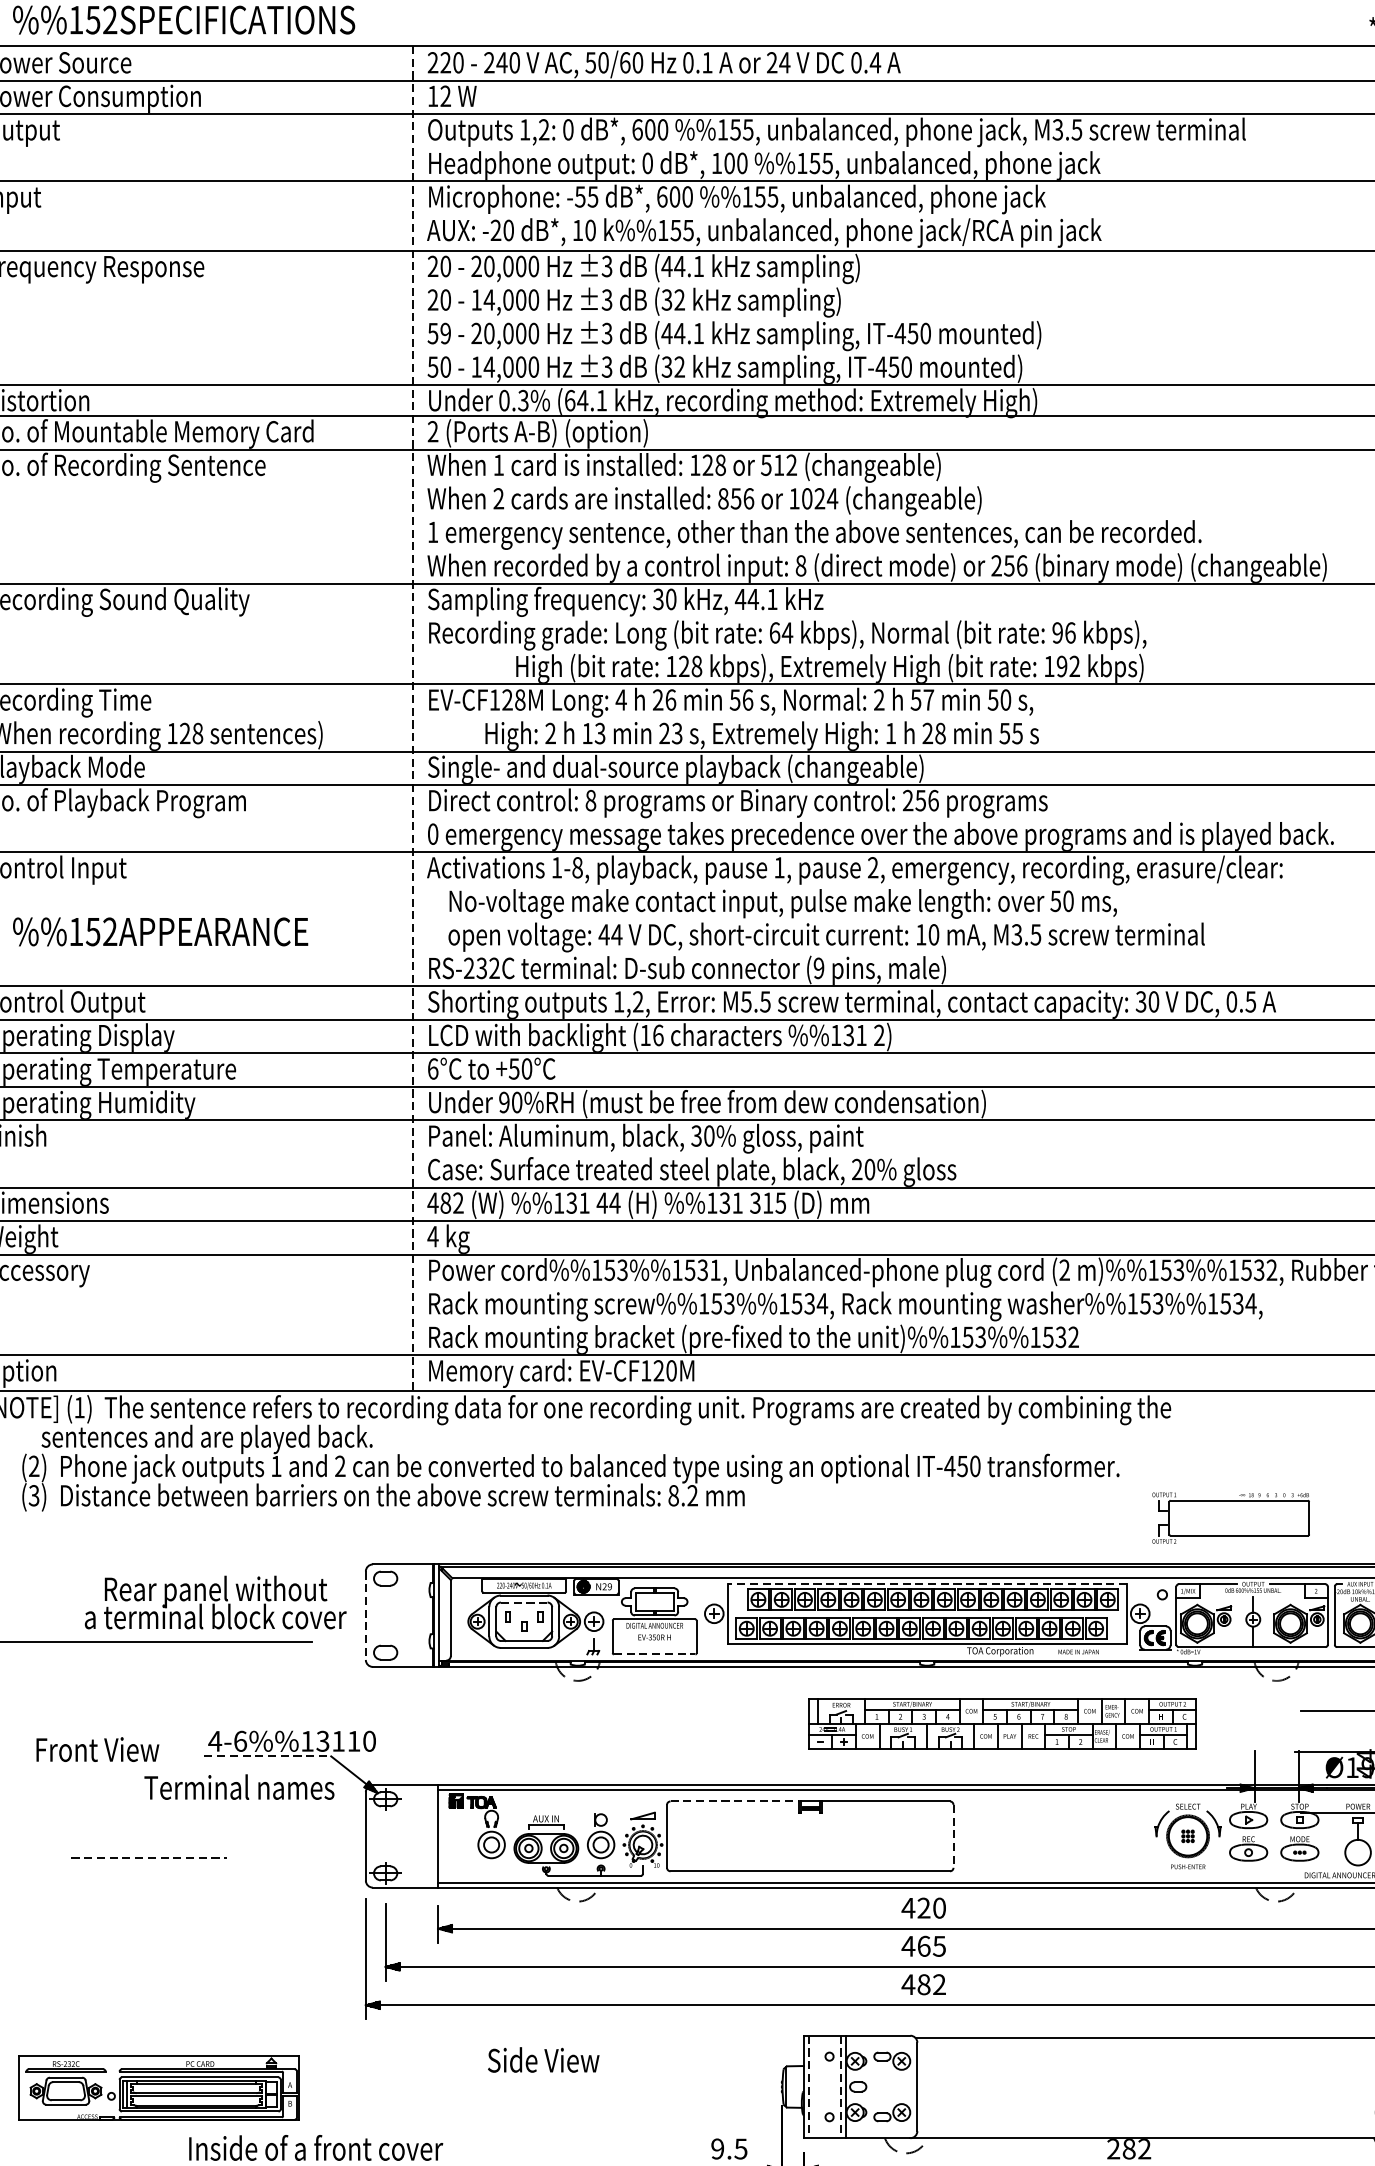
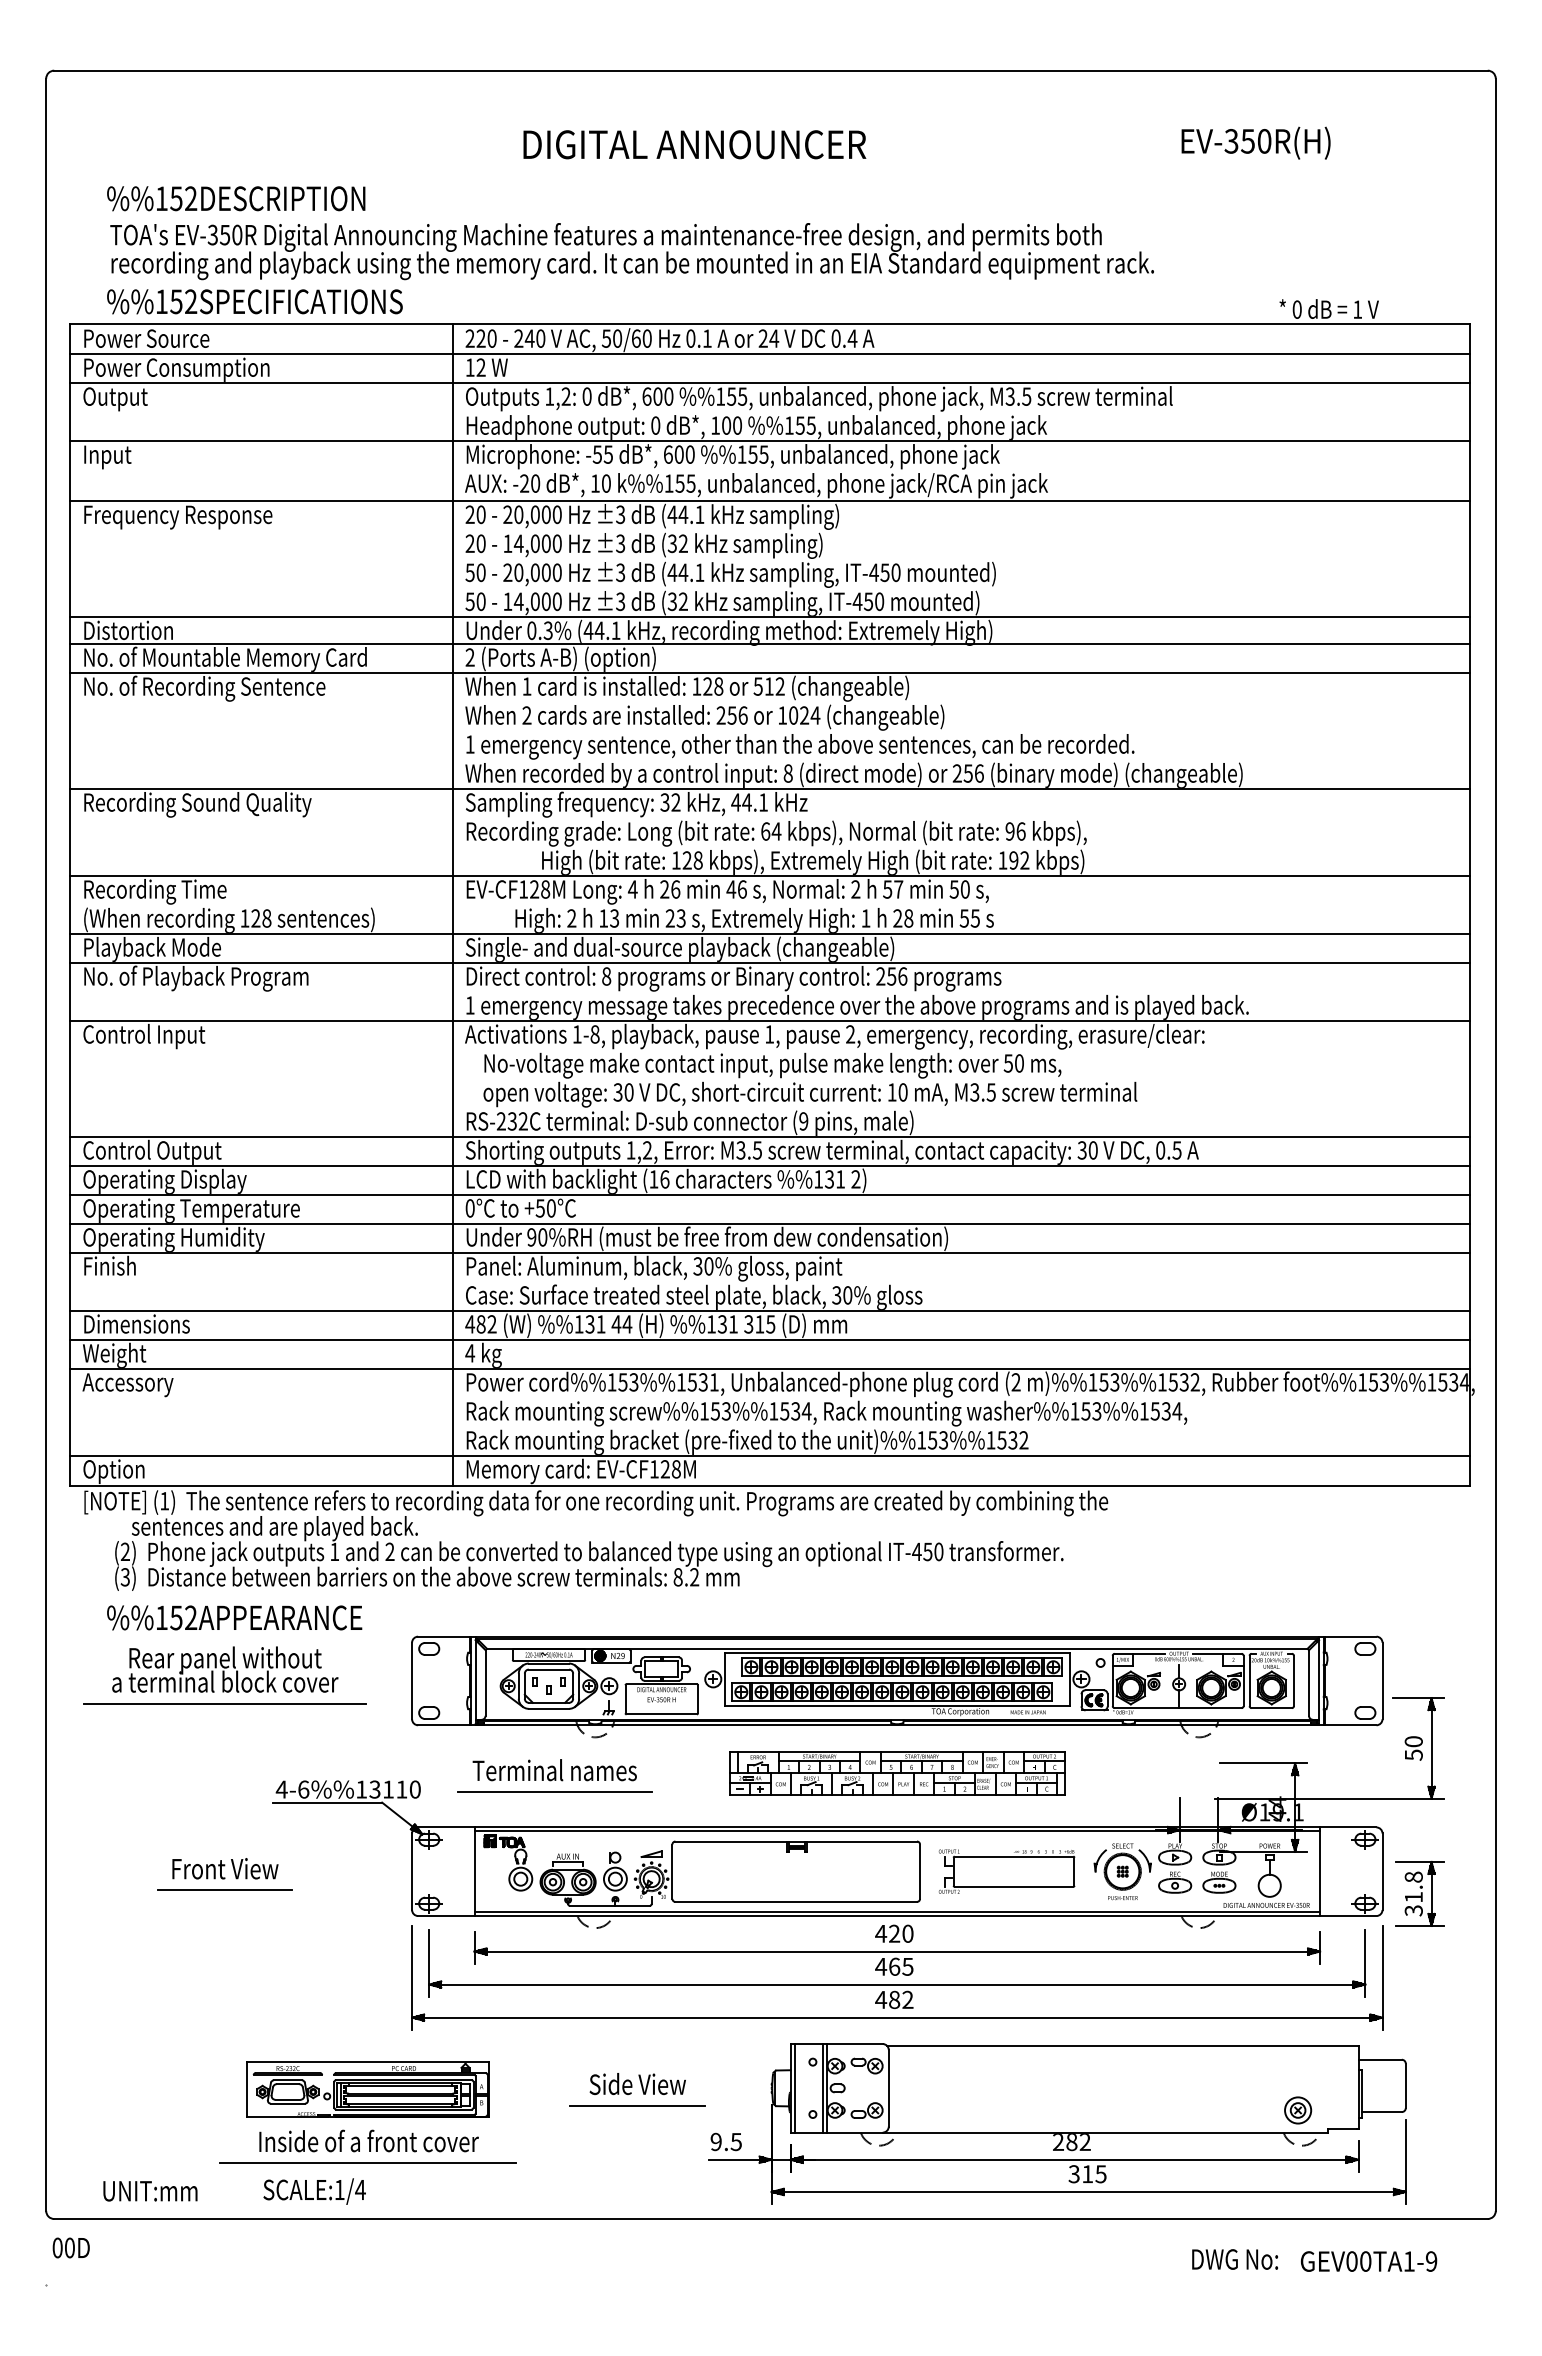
text: (445, 333) -> (480, 572), 59 -> 50
text: (569, 400) -> (588, 630), (64.1 -> (44.1
text: (722, 498) -> (720, 715), 856 -> 256
text: (670, 599) -> (675, 802), 30 -> 32
text: (735, 700) -> (731, 889), 56 -> 46
line: (412, 718) -> (452, 905), dashed -> solid
text: (432, 834) -> (469, 1005), 0 -> 1
text: (160, 931) -> (234, 1617), moved
text: (610, 934) -> (623, 1092), 44 -> 30
text: (746, 1001) -> (741, 1150), M5.5 -> M3.5
text: (432, 1069) -> (469, 1208), 6°C -> 0°C
text: (856, 1169) -> (836, 1295), 20% -> 30%
text: (670, 1371) -> (675, 1469), EV-CF120M -> EV-CF128M
part: (1230, 1517) -> (1006, 1871), moved
line: (927, 1583) -> (897, 1653), dashed -> solid
text: (215, 1602) -> (225, 1669), moved
line: (524, 1602) -> (549, 1669), dashed -> solid
line: (366, 1616) -> (412, 1681), dashed -> solid
line: (655, 1654) -> (662, 1714), dashed -> solid
part: (1002, 1723) -> (897, 1773), moved
line: (530, 1744) -> (554, 1792), added
text: (97, 1749) -> (225, 1868), moved
line: (267, 1756) -> (327, 1802), dashed -> solid
text: (239, 1787) -> (554, 1770), moved
line: (735, 1801) -> (731, 1841), dashed -> solid
line: (954, 1837) -> (920, 1872), dashed -> solid
line: (149, 1858) -> (225, 1890), dashed -> solid
text: (543, 2059) -> (637, 2083), moved
line: (809, 2087) -> (795, 2088), dashed -> solid
line: (840, 2087) -> (822, 2088), dashed -> solid
part: (158, 2088) -> (367, 2089), moved
line: (626, 2107) -> (637, 2106), added

